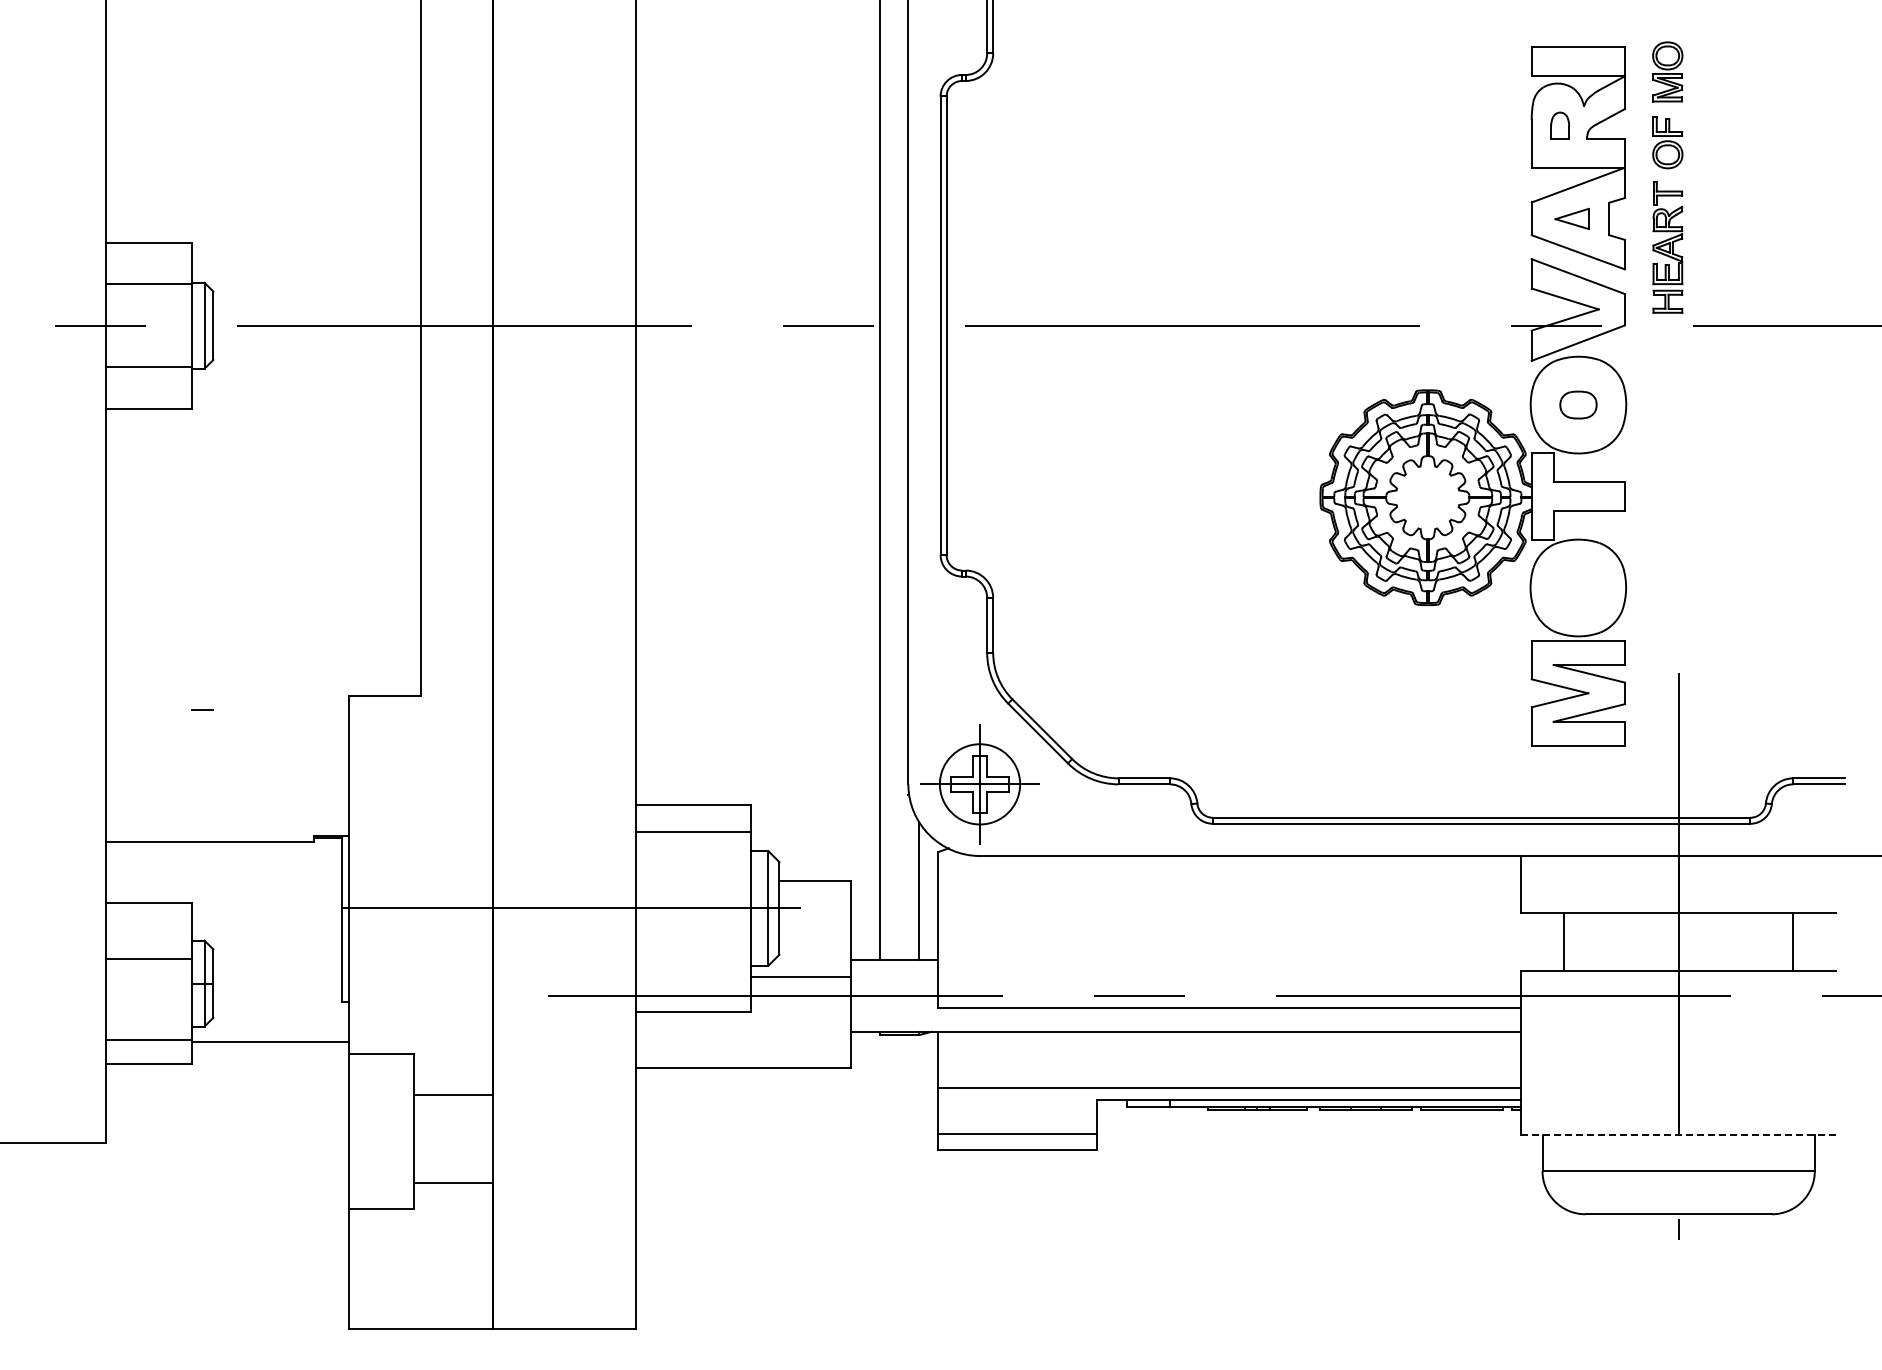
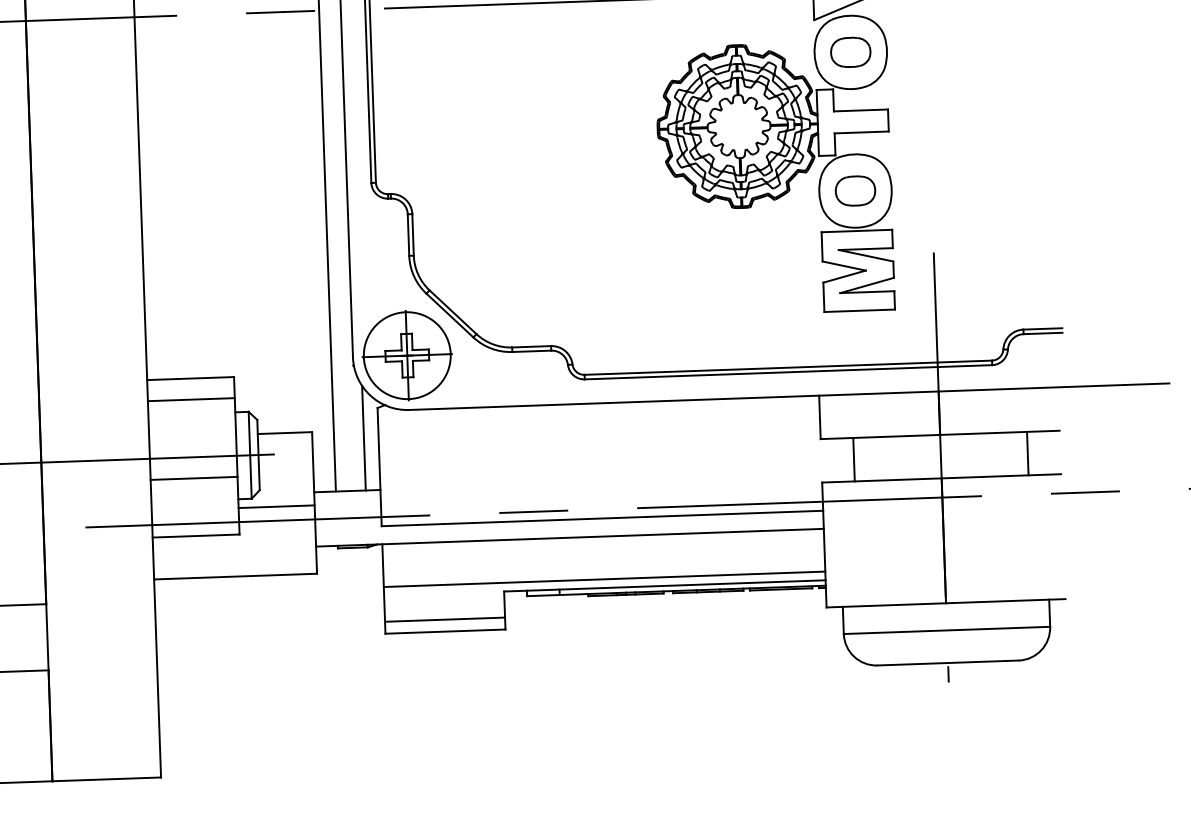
part: (1578, 404) -> (850, 51), size x1.43
part: (1578, 587) -> (855, 190), added
circle: (979, 784) -> (406, 355), size x1.43
line: (693, 936) -> (194, 478), added
line: (1678, 1135) -> (945, 603), dashed -> solid

